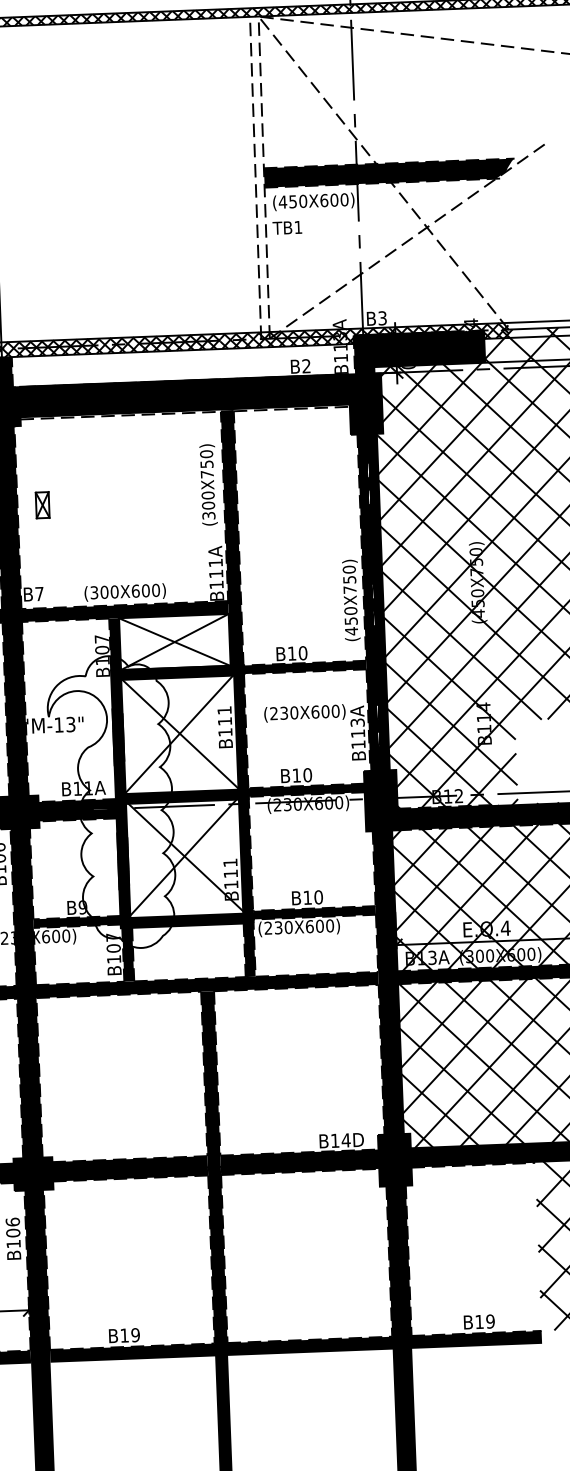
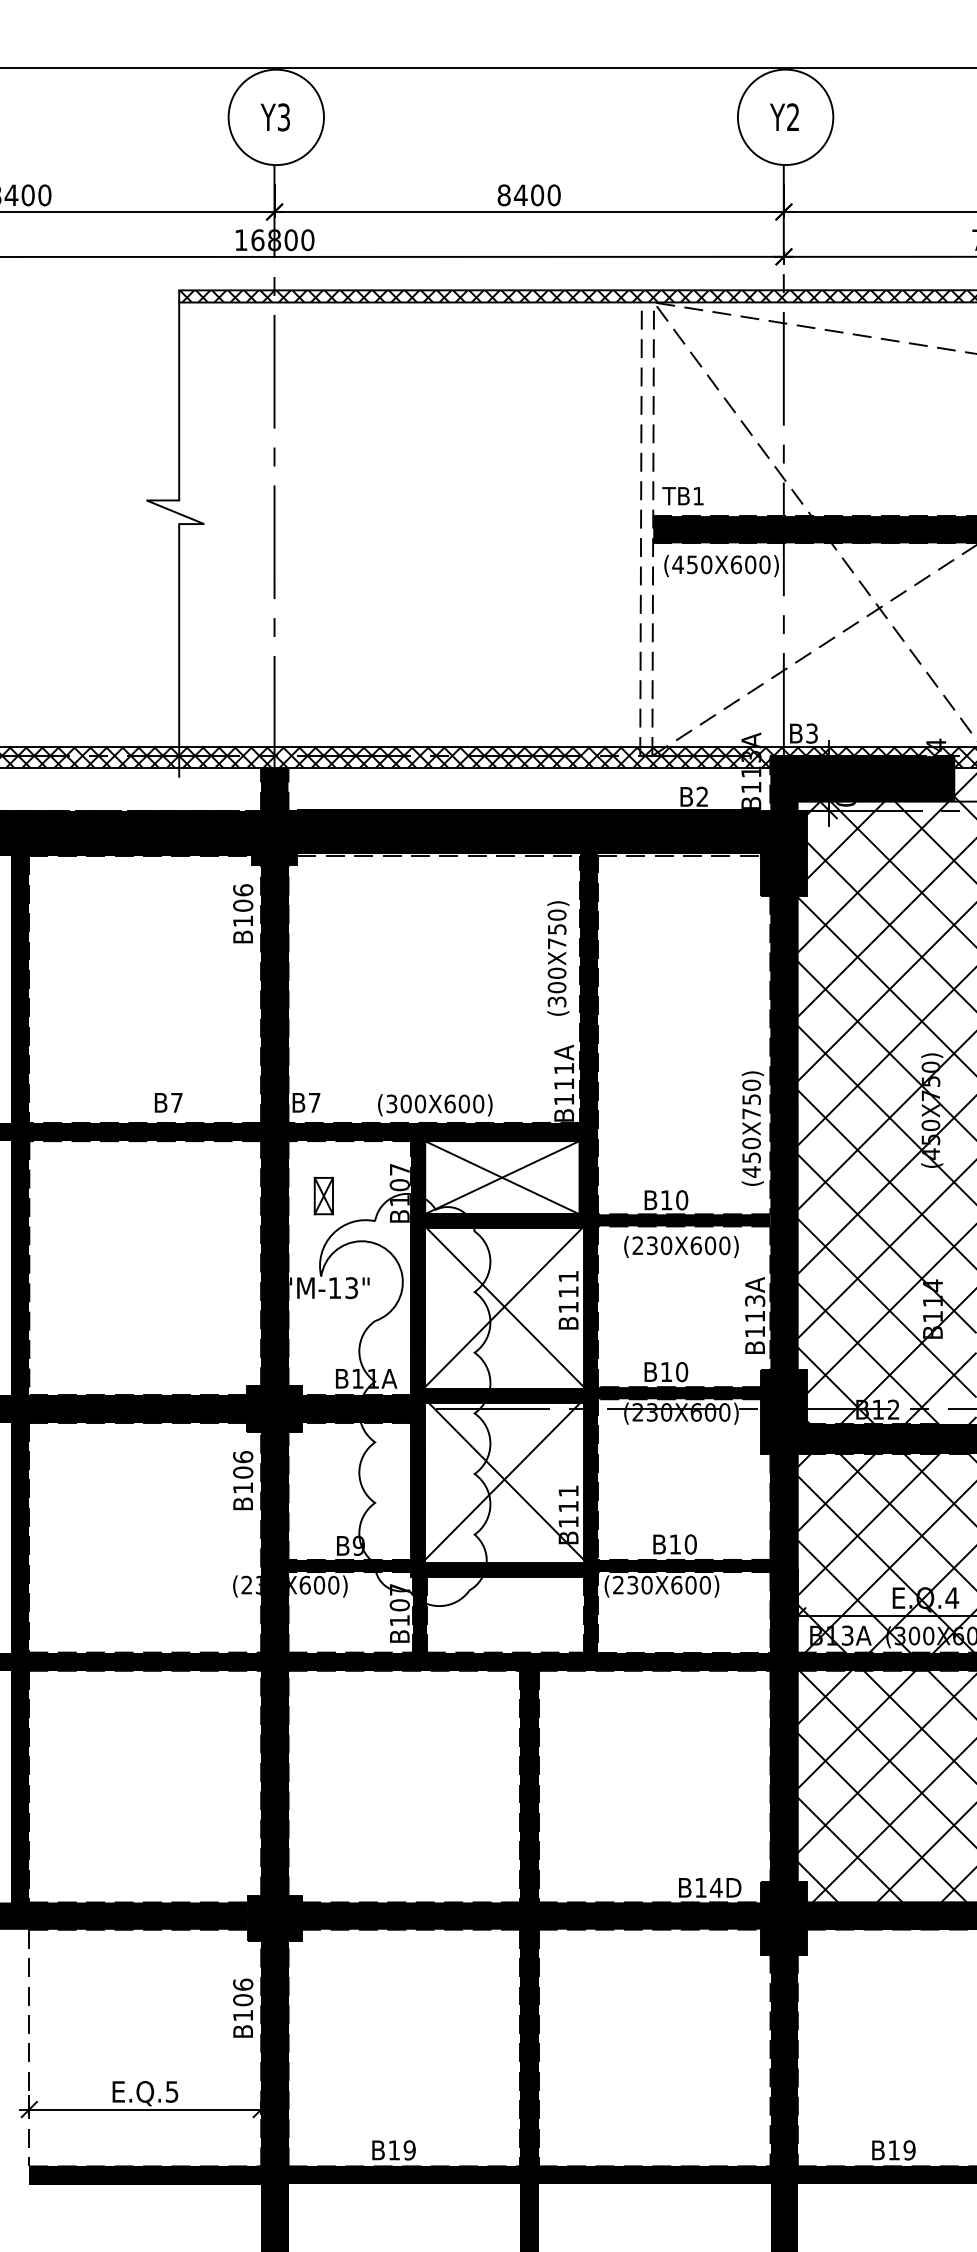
text: (287, 228) -> (682, 496), moved
part: (42, 504) -> (323, 1195), moved
text: (304, 713) -> (681, 1247), moved

